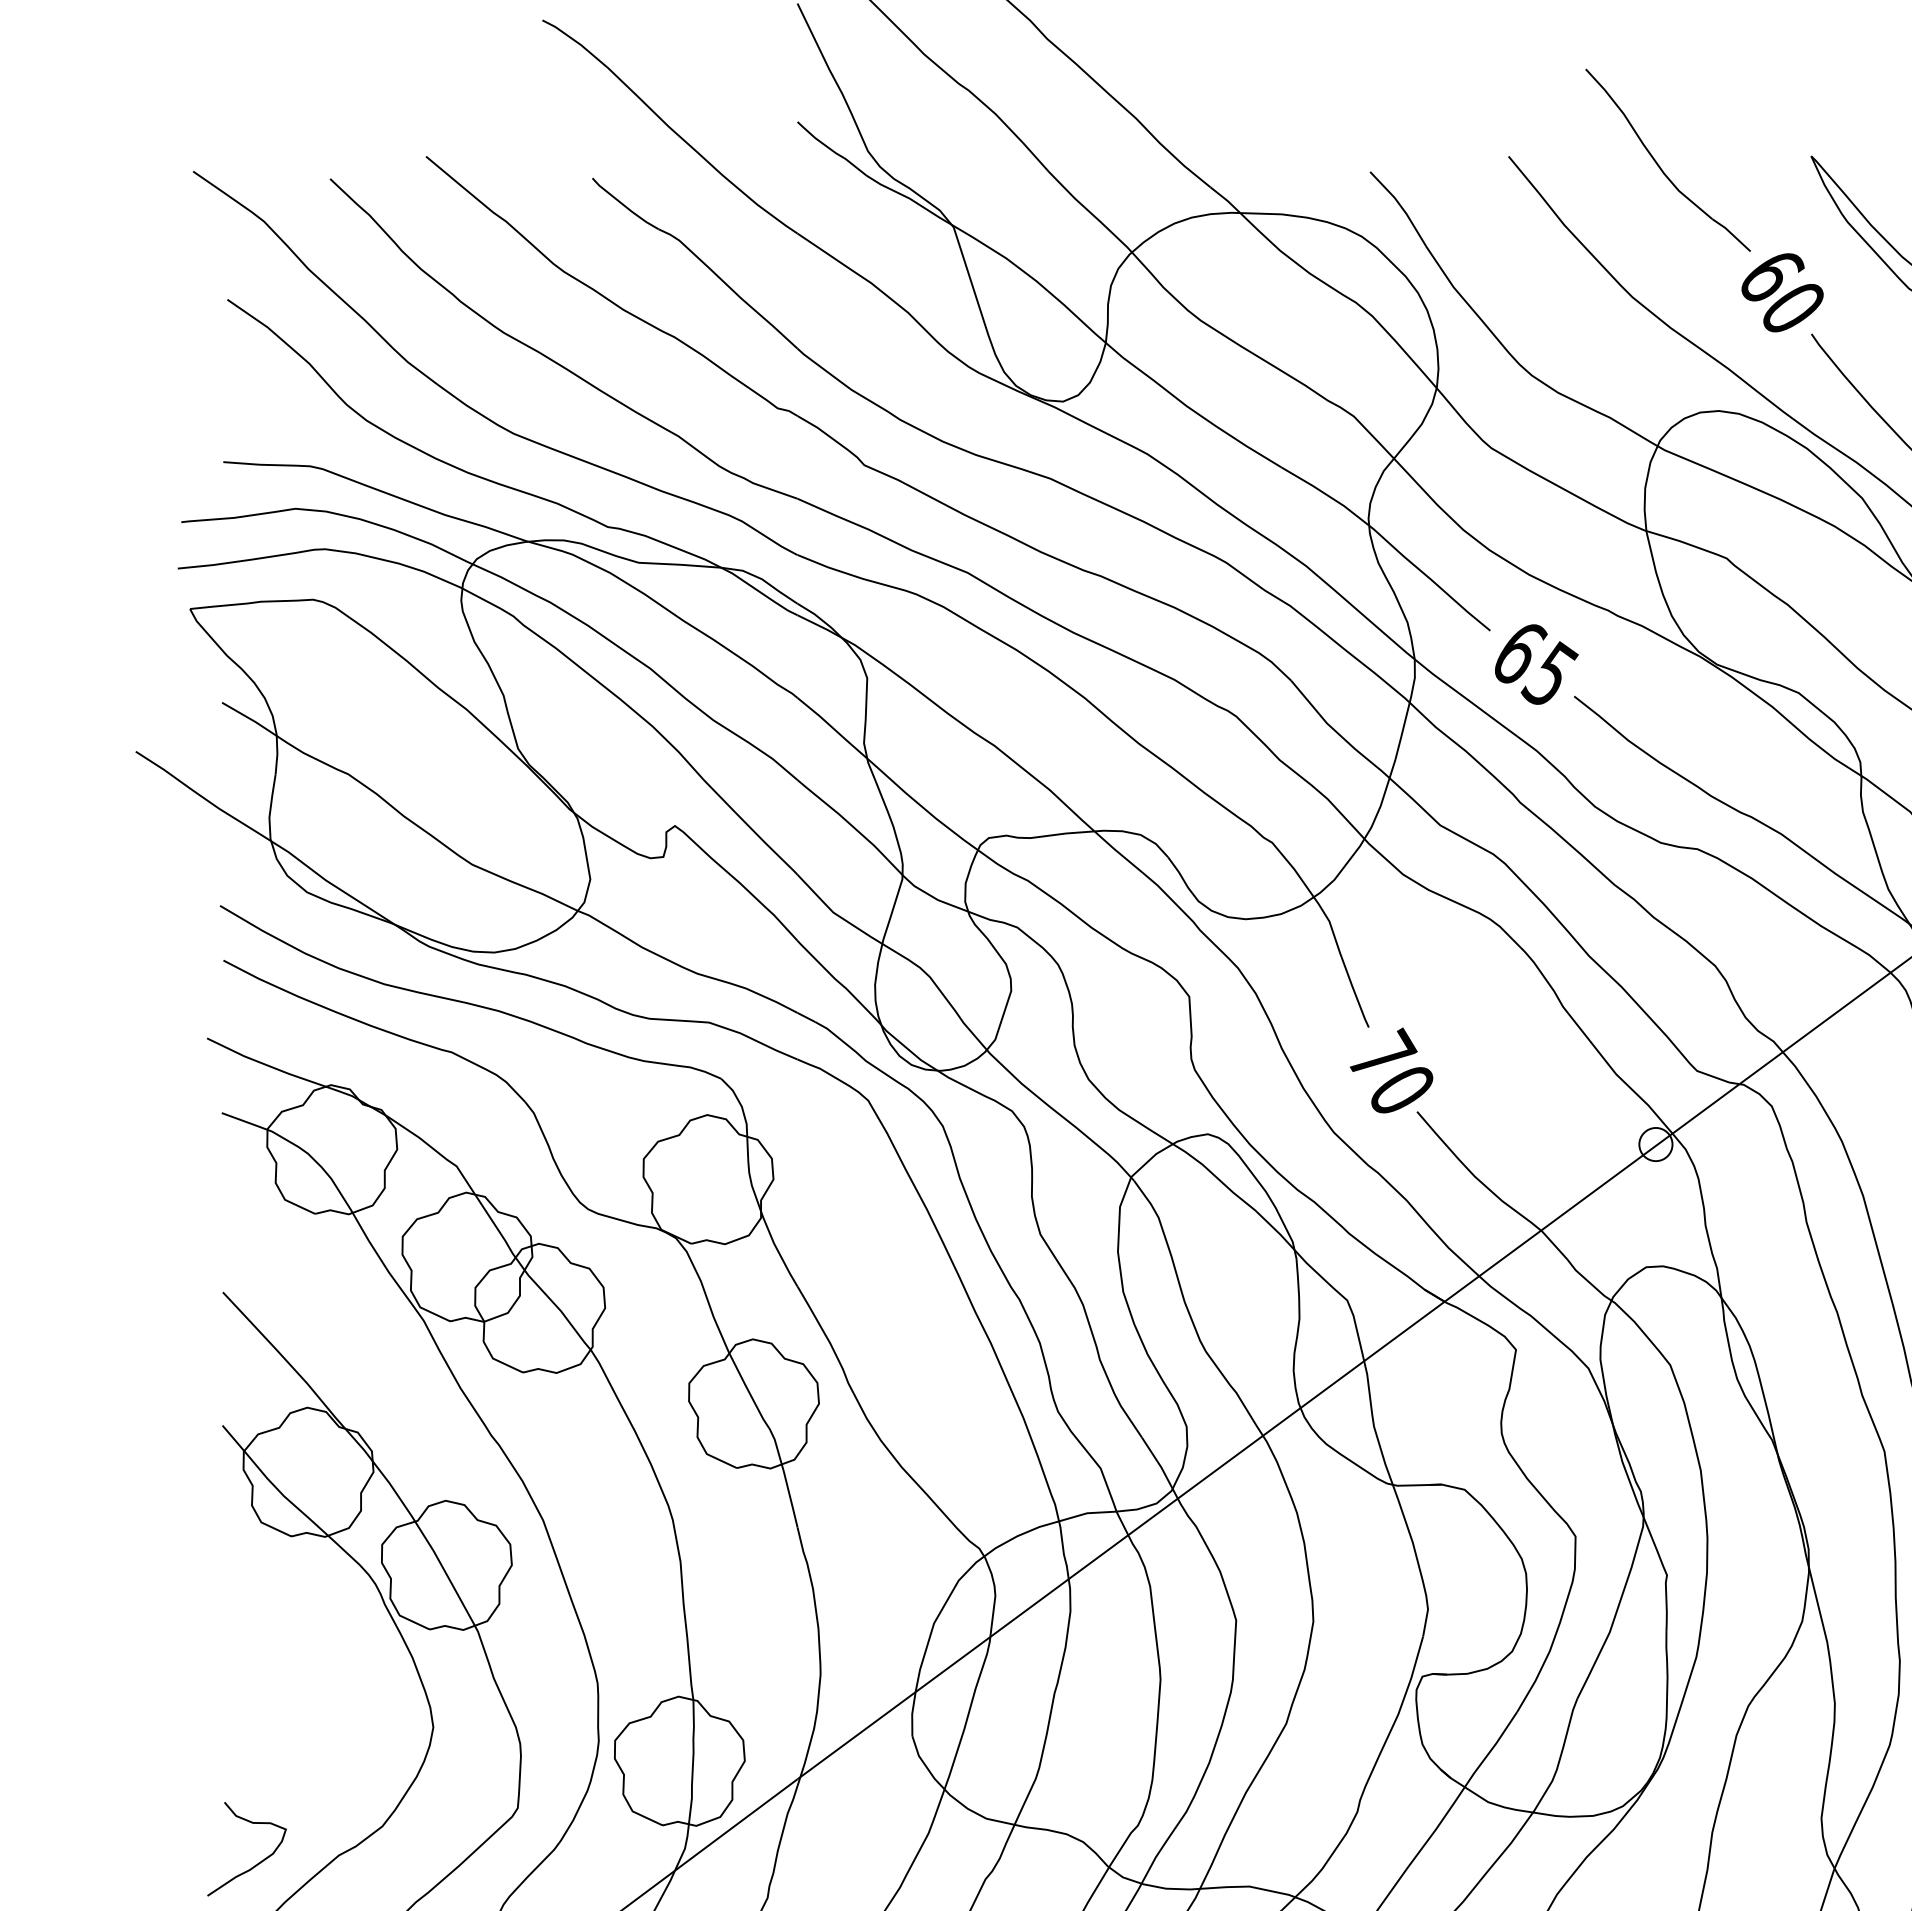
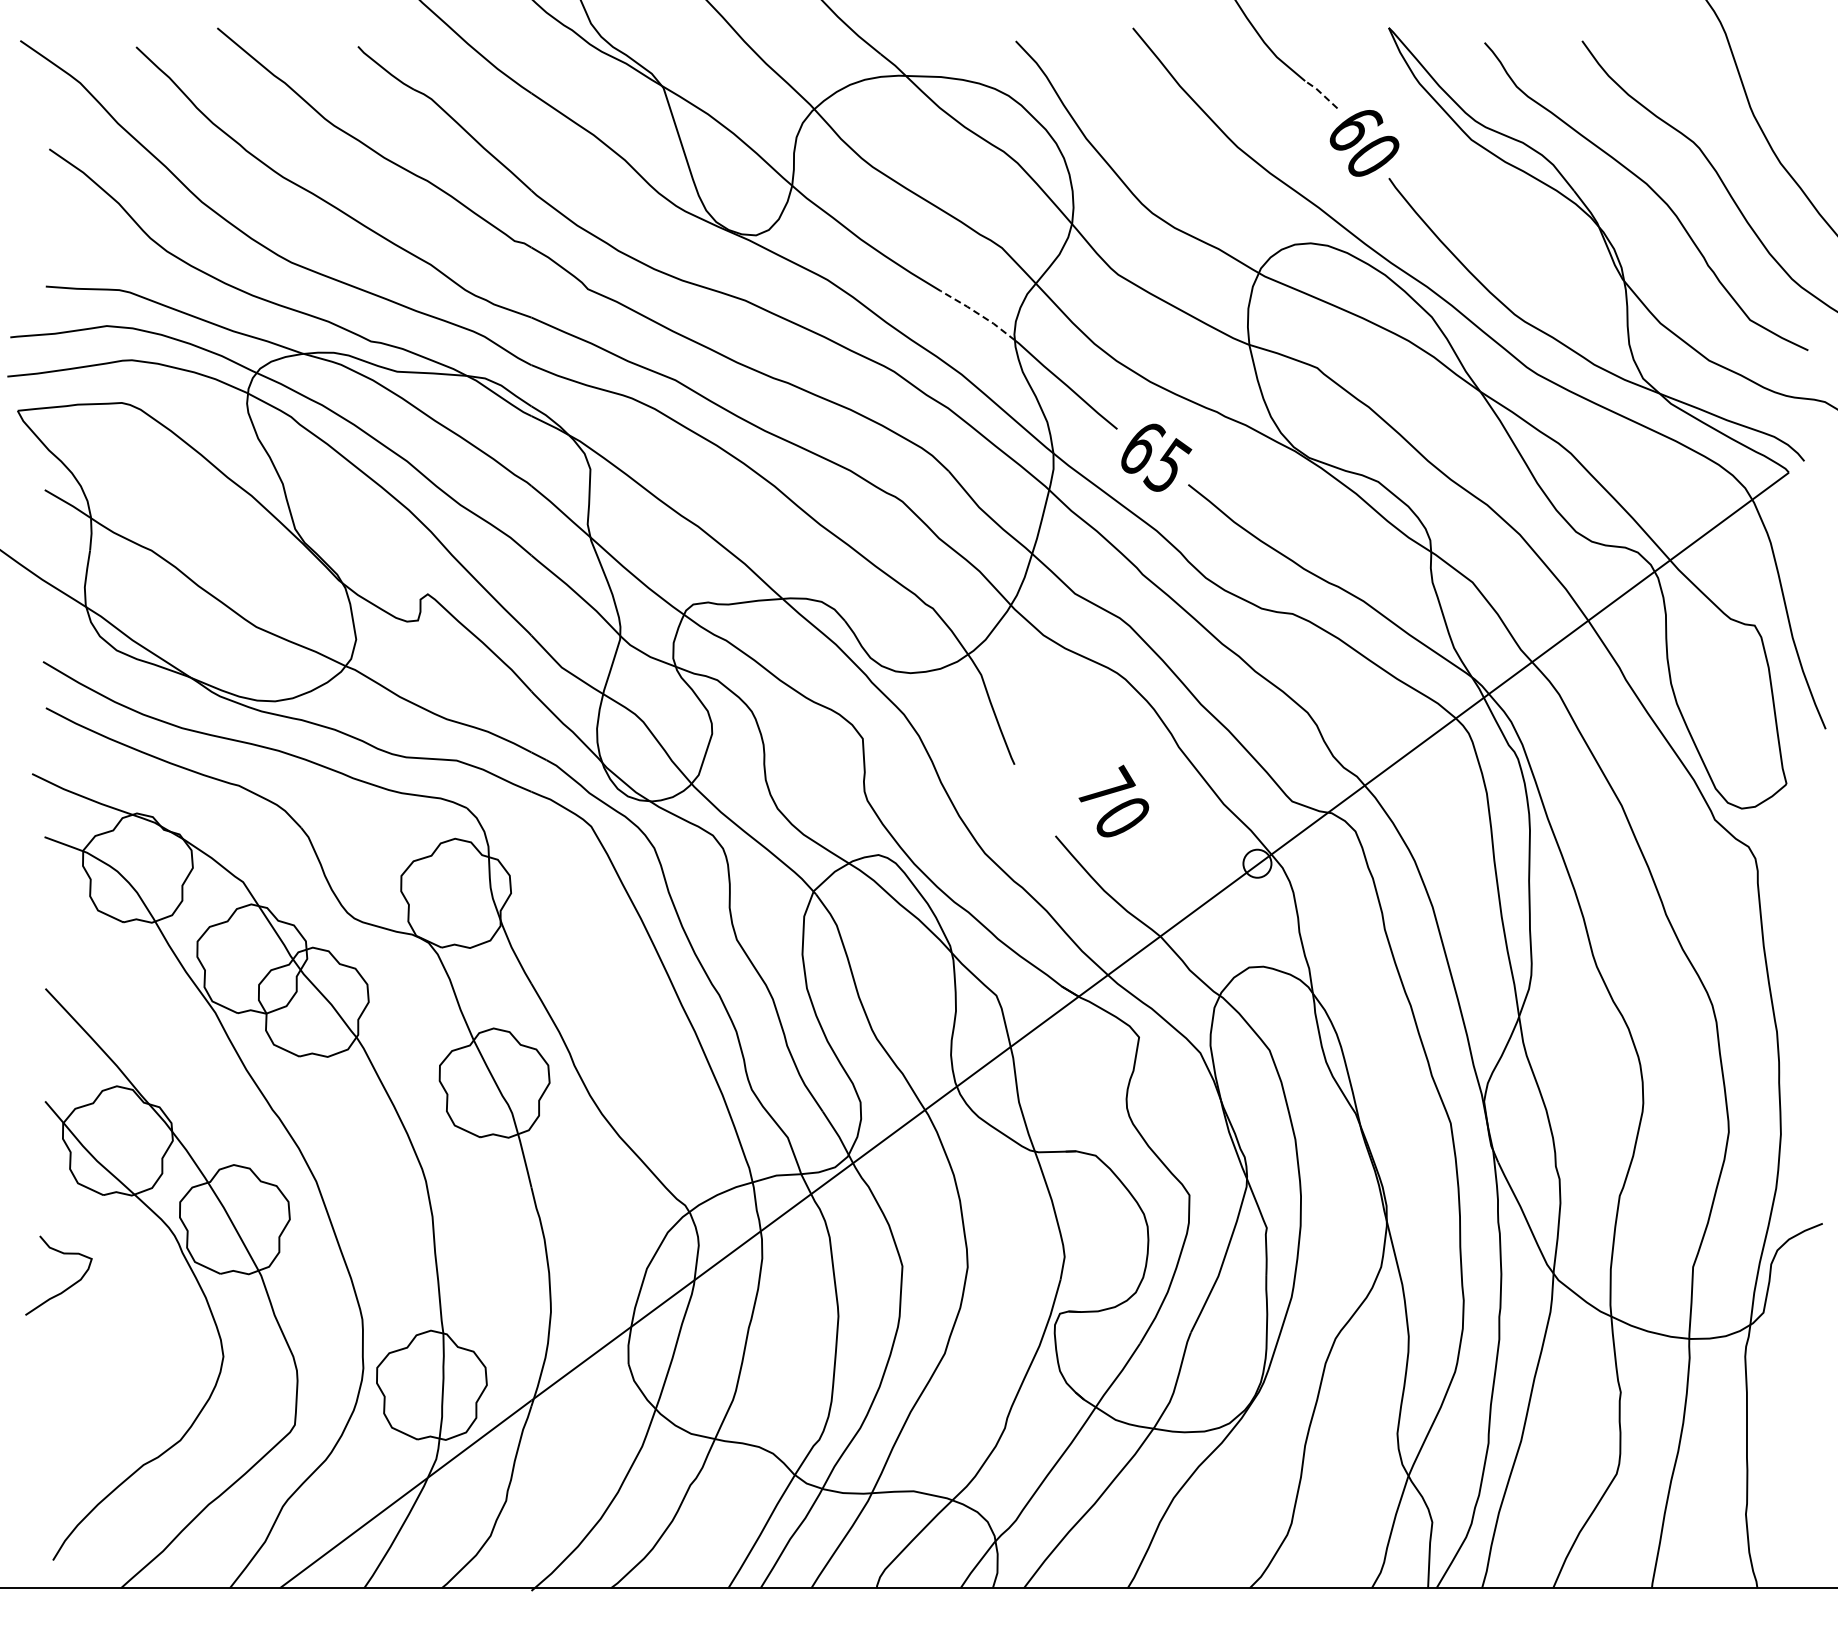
line: (1731, 233) -> (1321, 93), solid -> dashed
line: (1326, 495) -> (978, 314), solid -> dashed
text: (1391, 1069) -> (1113, 800), moved
curve: (257, 1863) -> (67, 1287), moved

